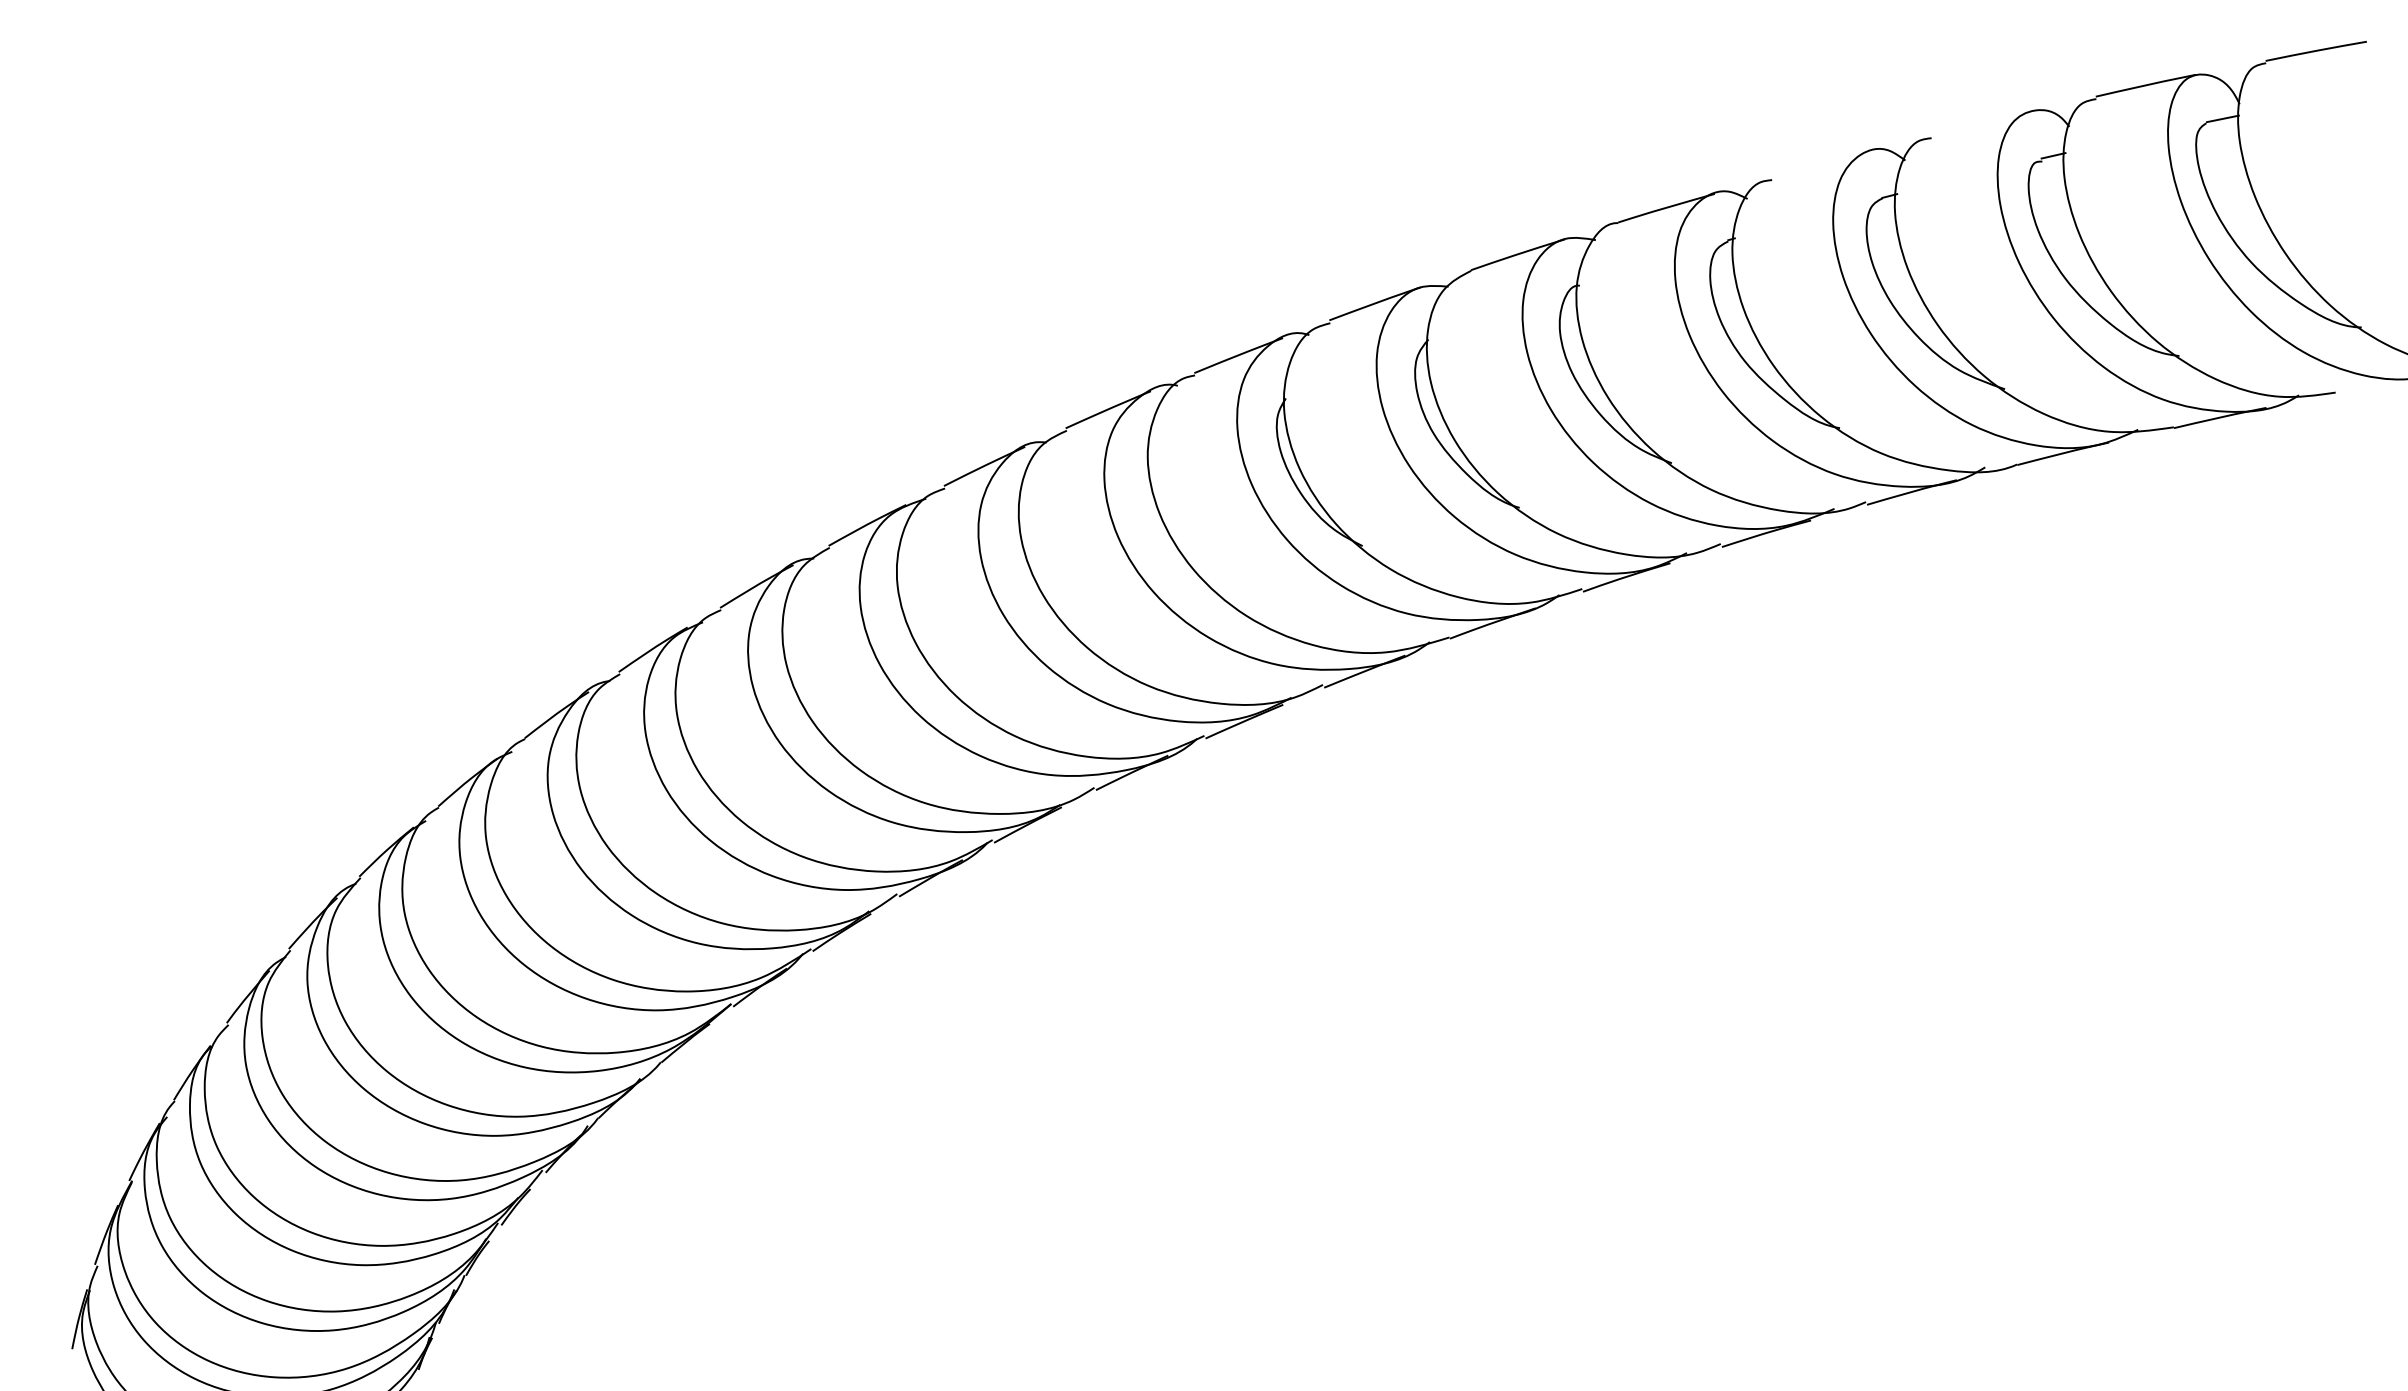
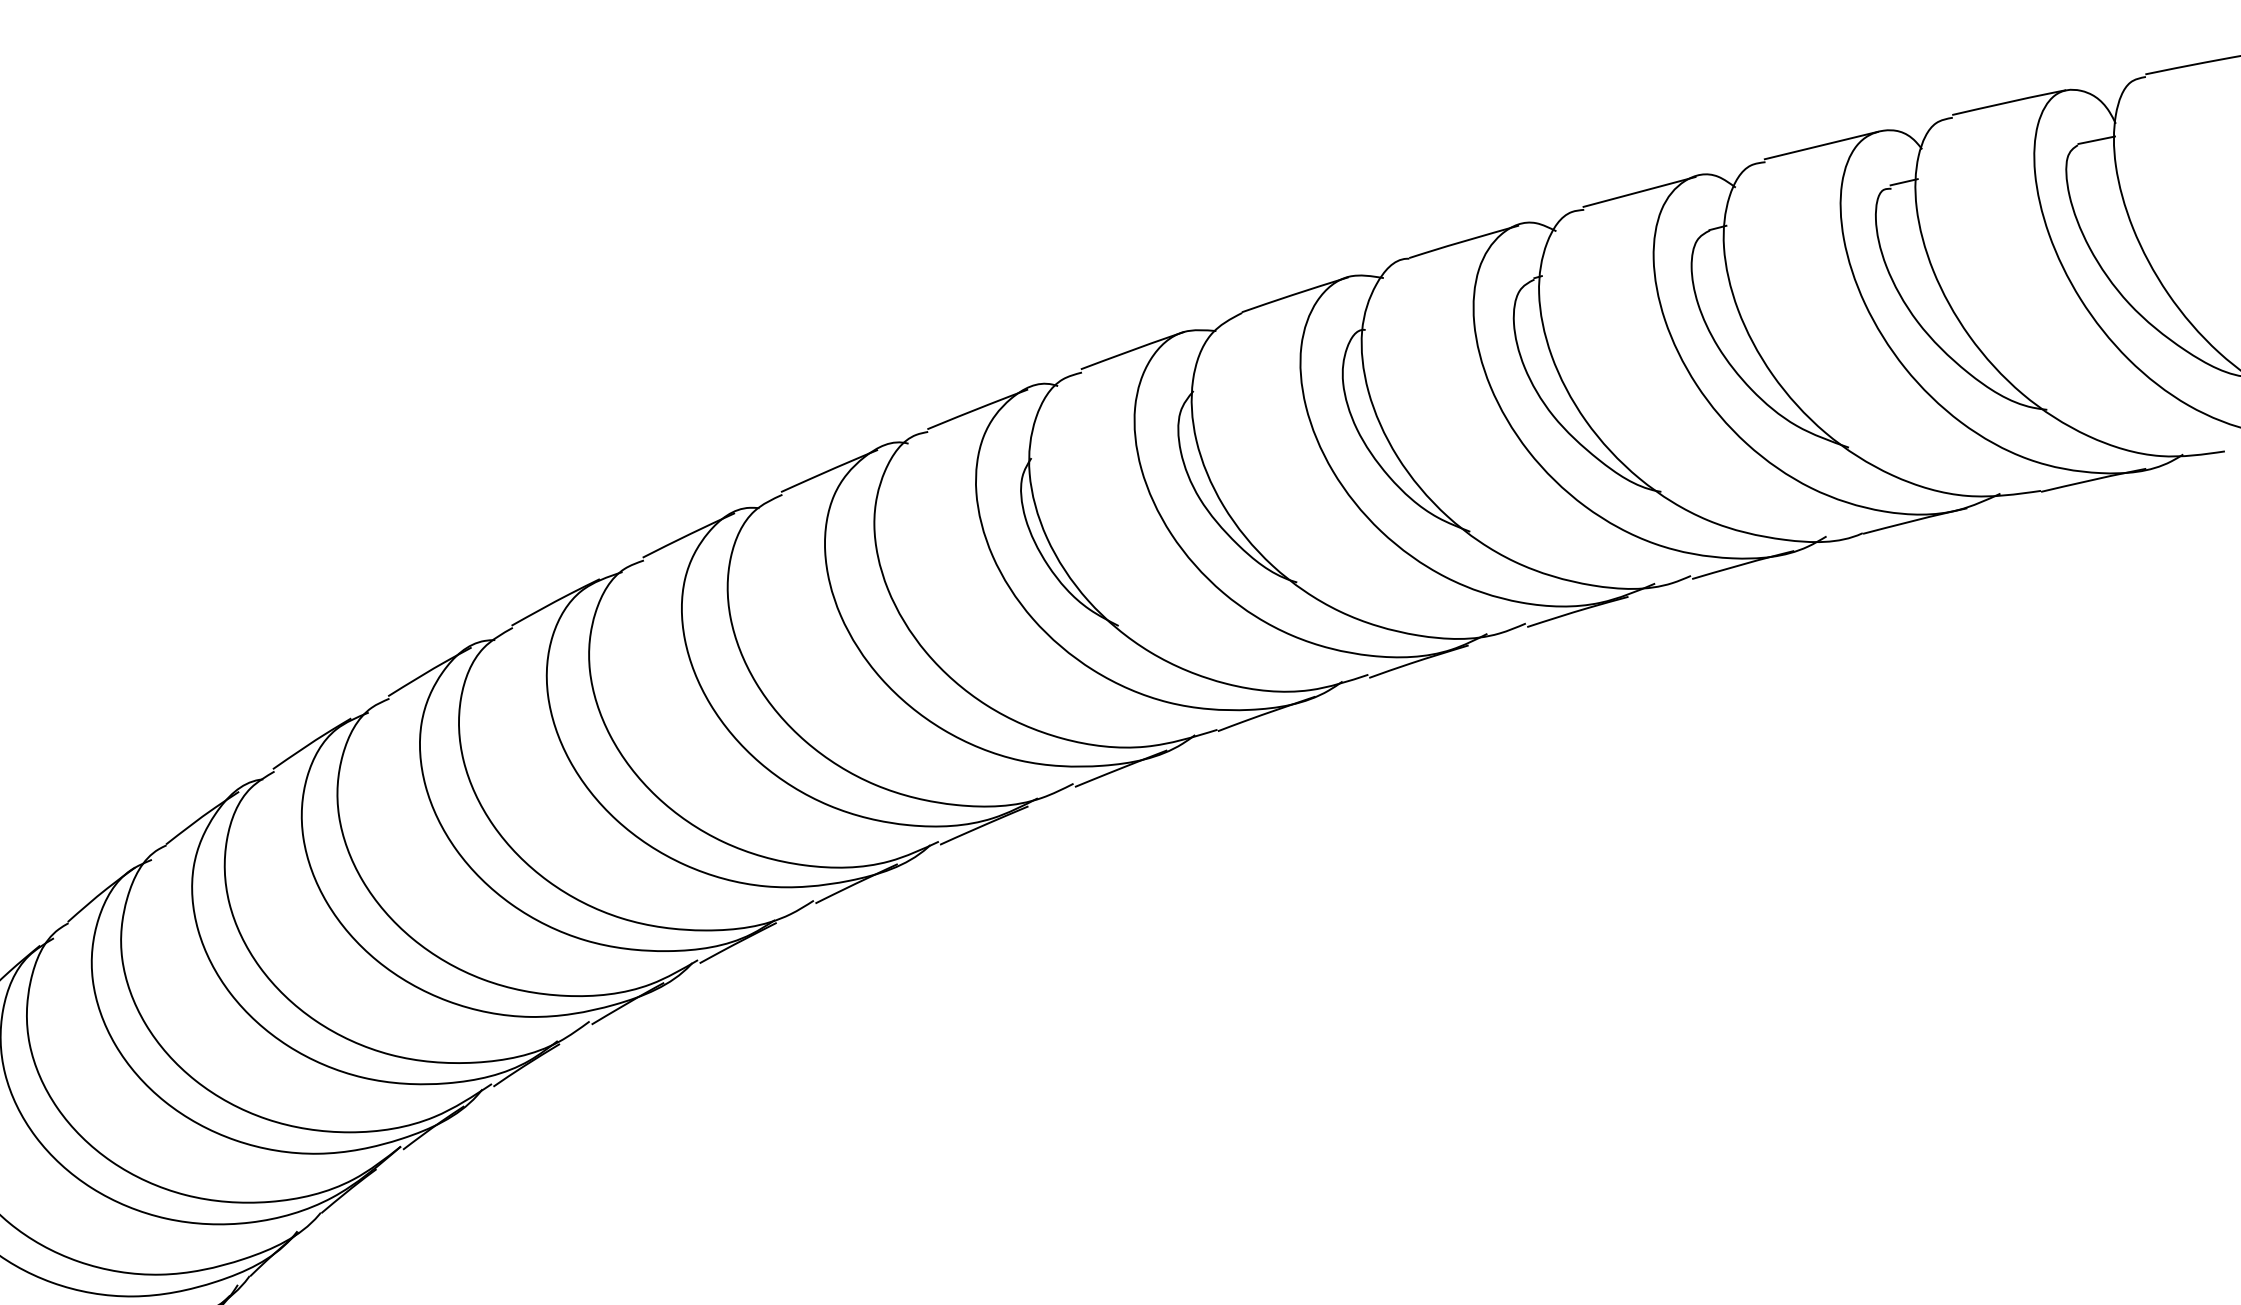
line: (1980, 123) -> (1821, 145), added
line: (1820, 164) -> (1639, 192), added

